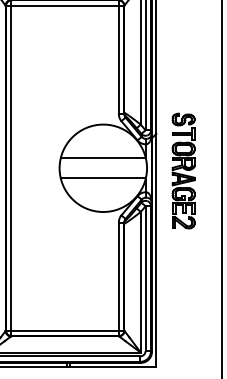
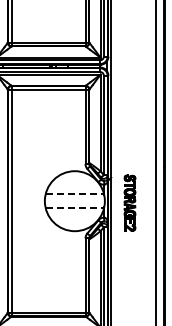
line: (104, 158) -> (75, 194), solid -> dashed
part: (182, 170) -> (129, 202), size x0.7
line: (104, 177) -> (75, 207), solid -> dashed

